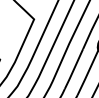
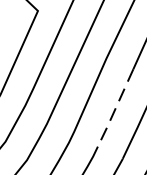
line: (73, 70) -> (114, 110), solid -> dashed

